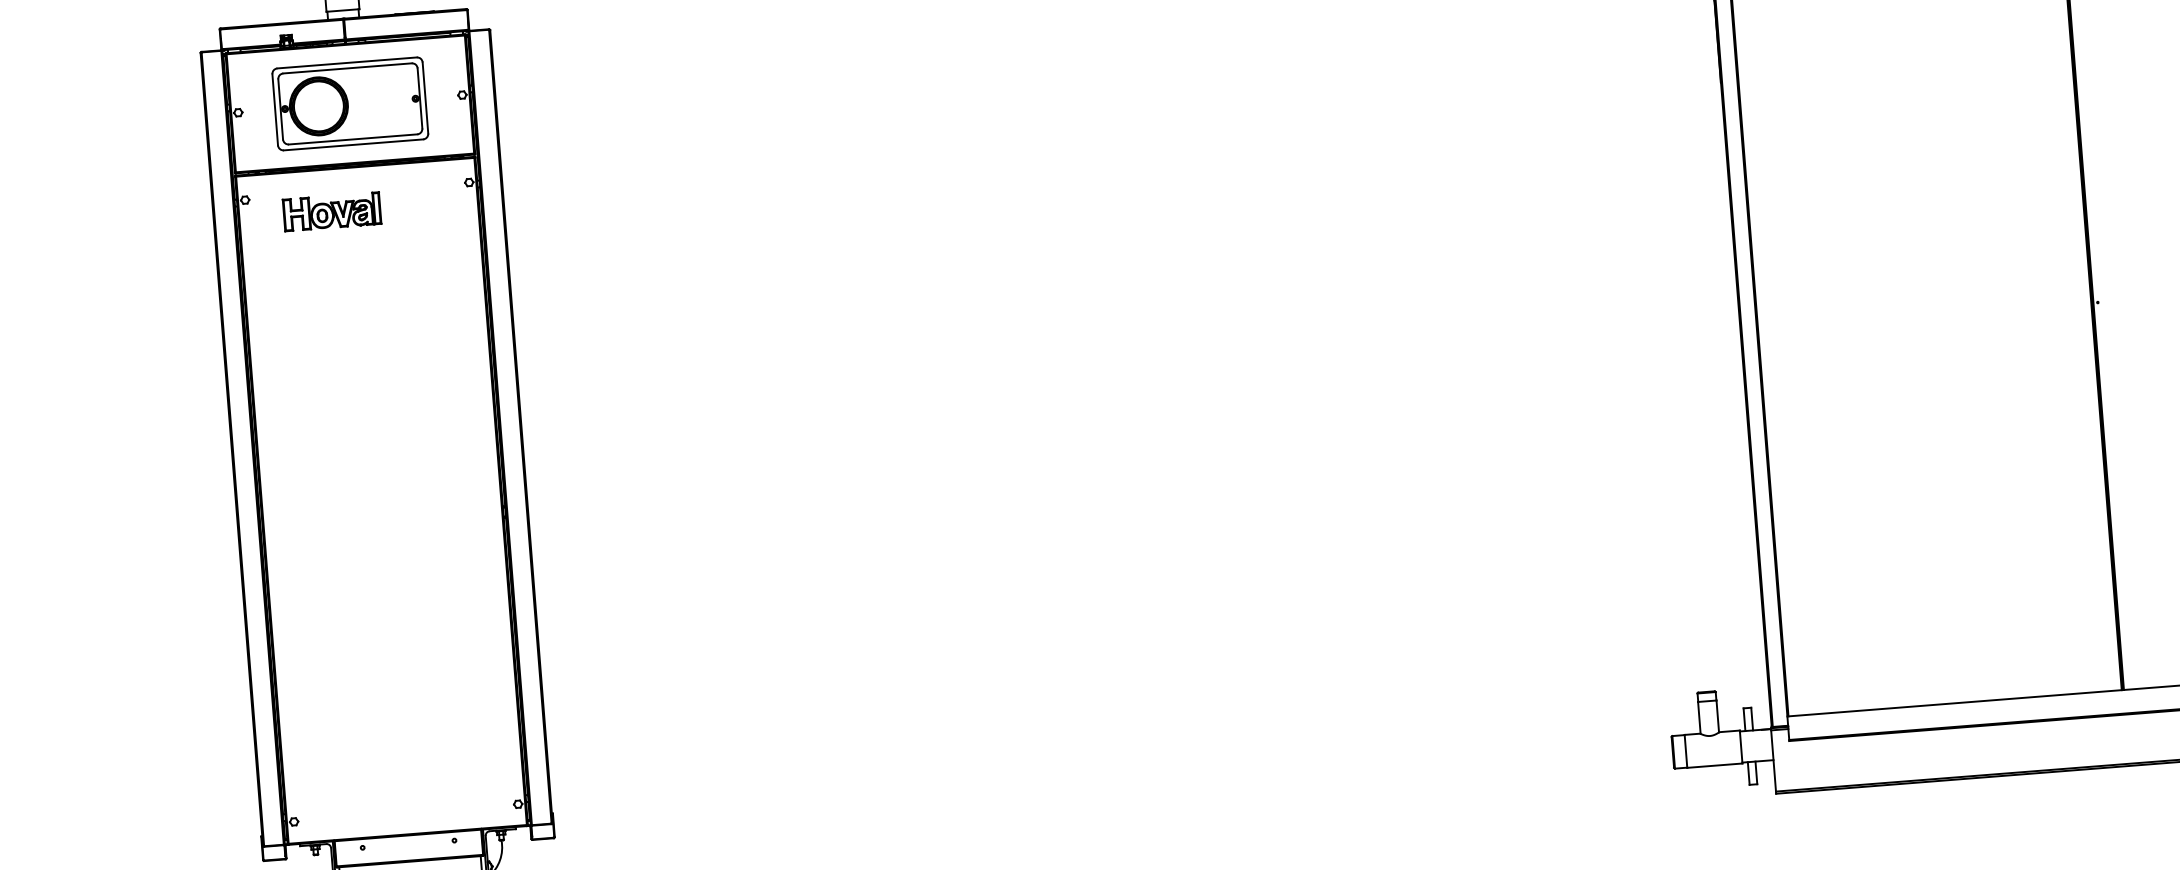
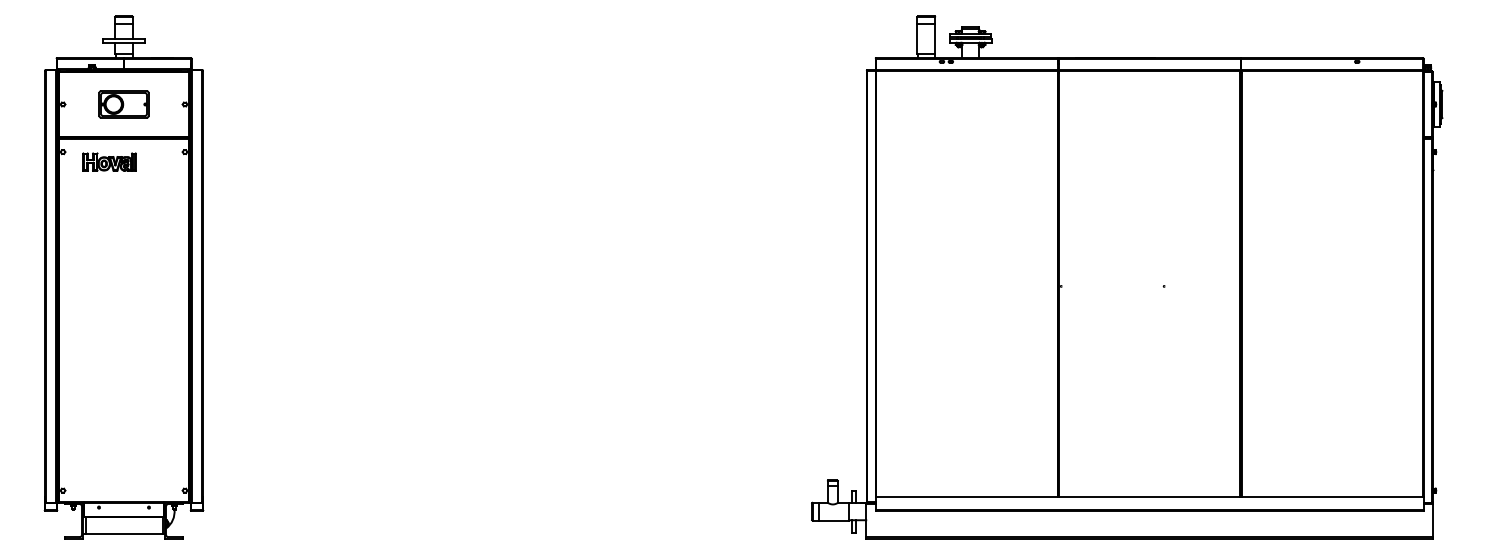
part: (349, 103) -> (123, 104), size x0.6

